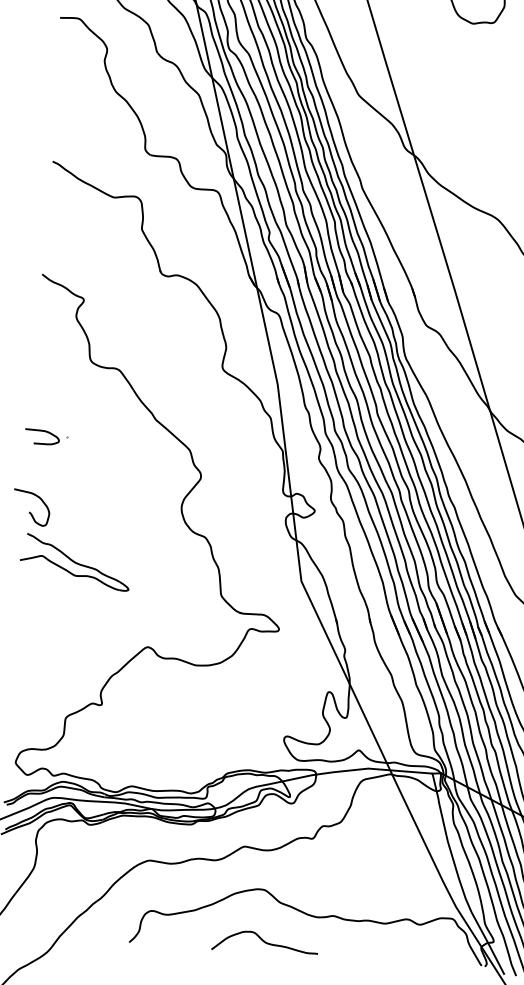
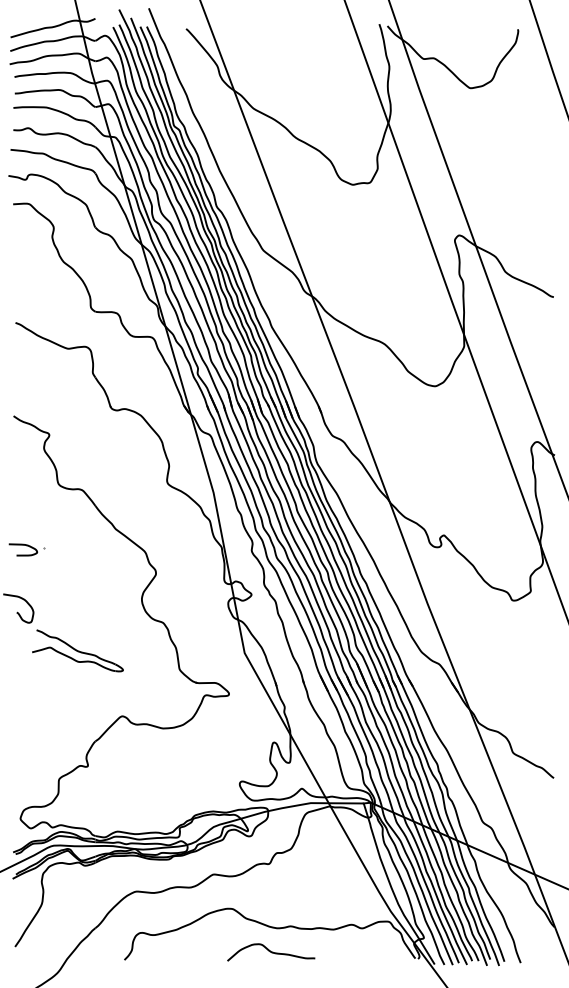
part: (75, 561) -> (77, 650), moved
curve: (265, 942) -> (271, 952), moved

